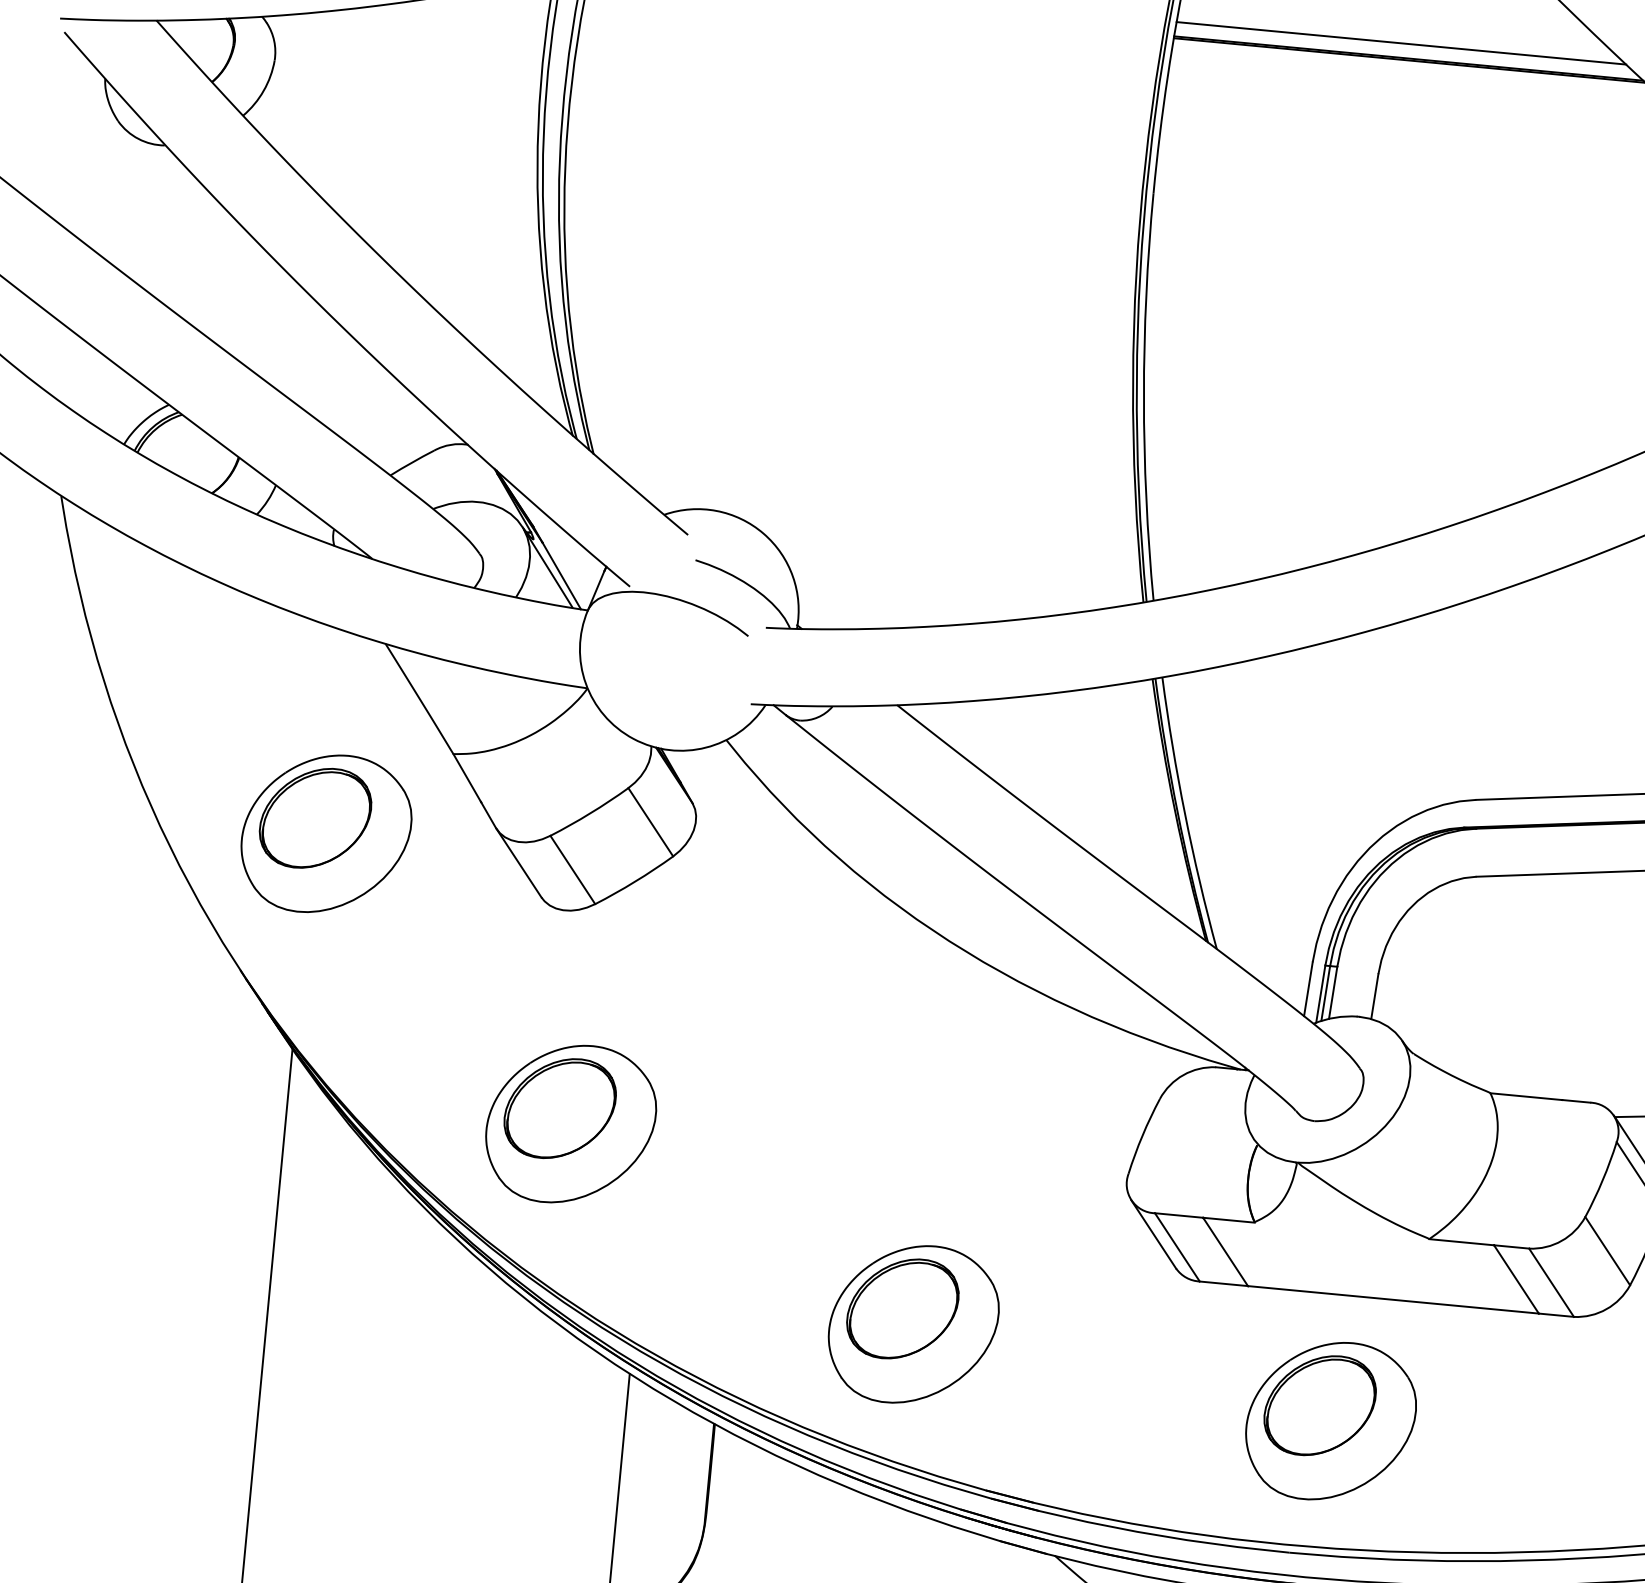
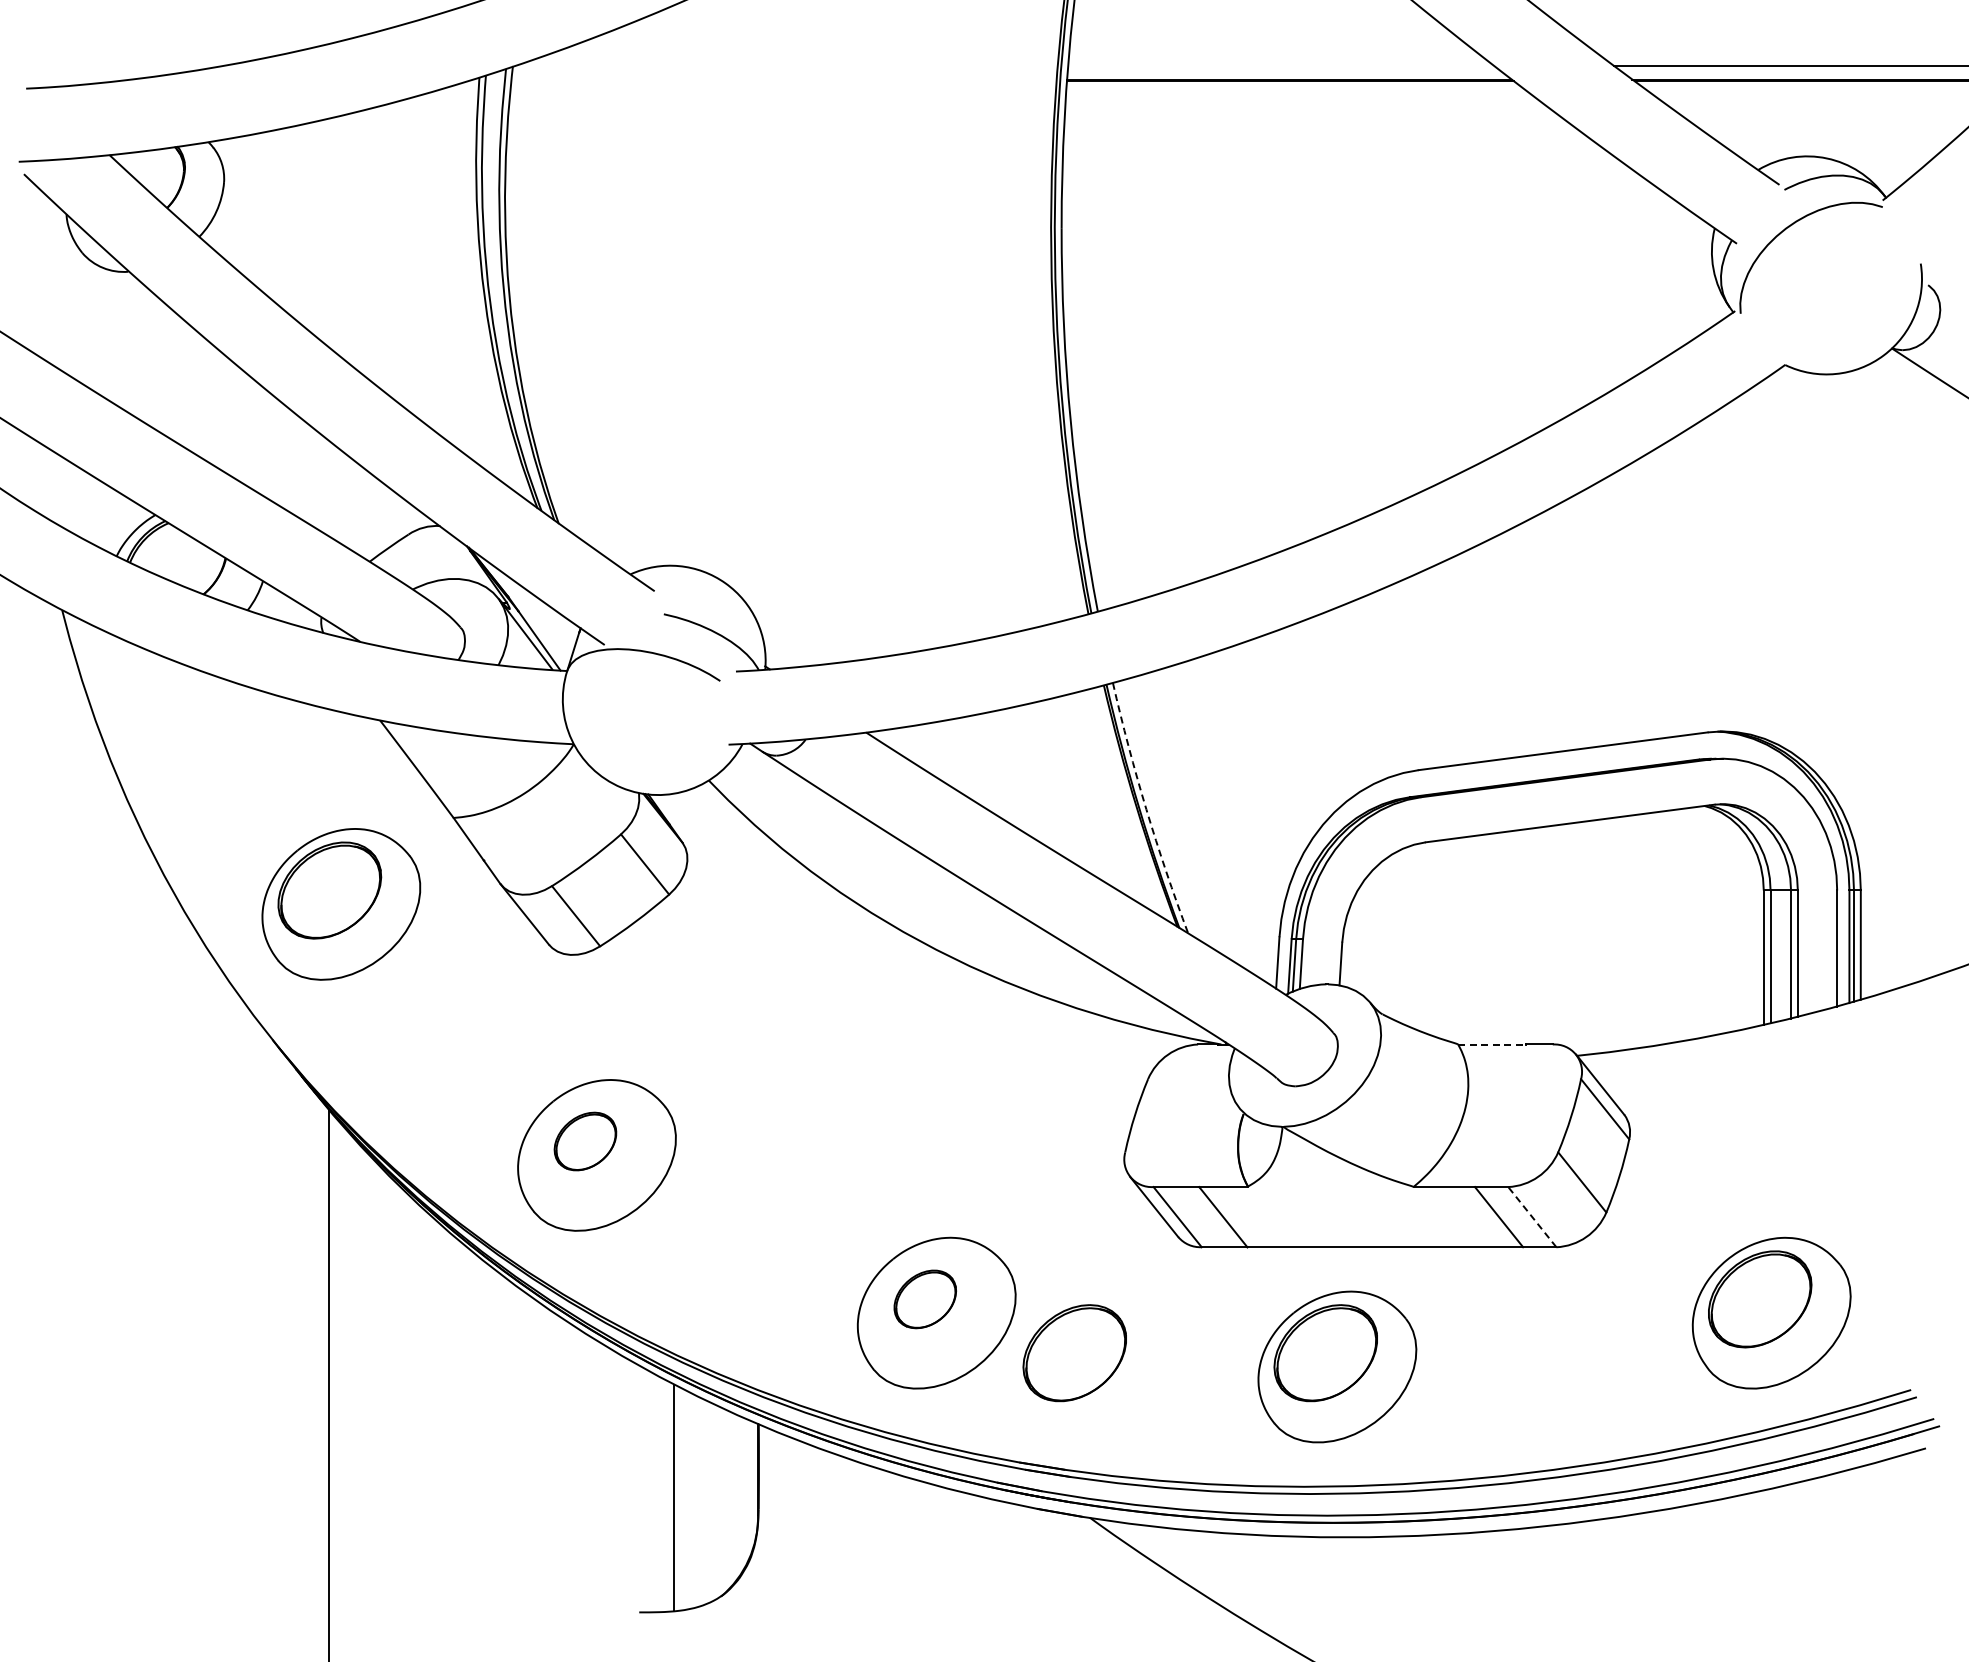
line: (1401, 42) -> (1281, 65), removed
arc: (1185, 814) -> (1146, 809), solid -> dashed
line: (1526, 1096) -> (1492, 1044), solid -> dashed
part: (560, 1108) -> (585, 1141), size x0.6
line: (1551, 1283) -> (1532, 1217), solid -> dashed
part: (903, 1309) -> (925, 1299), size x0.6
part: (1054, 1380) -> (1074, 1353), added

